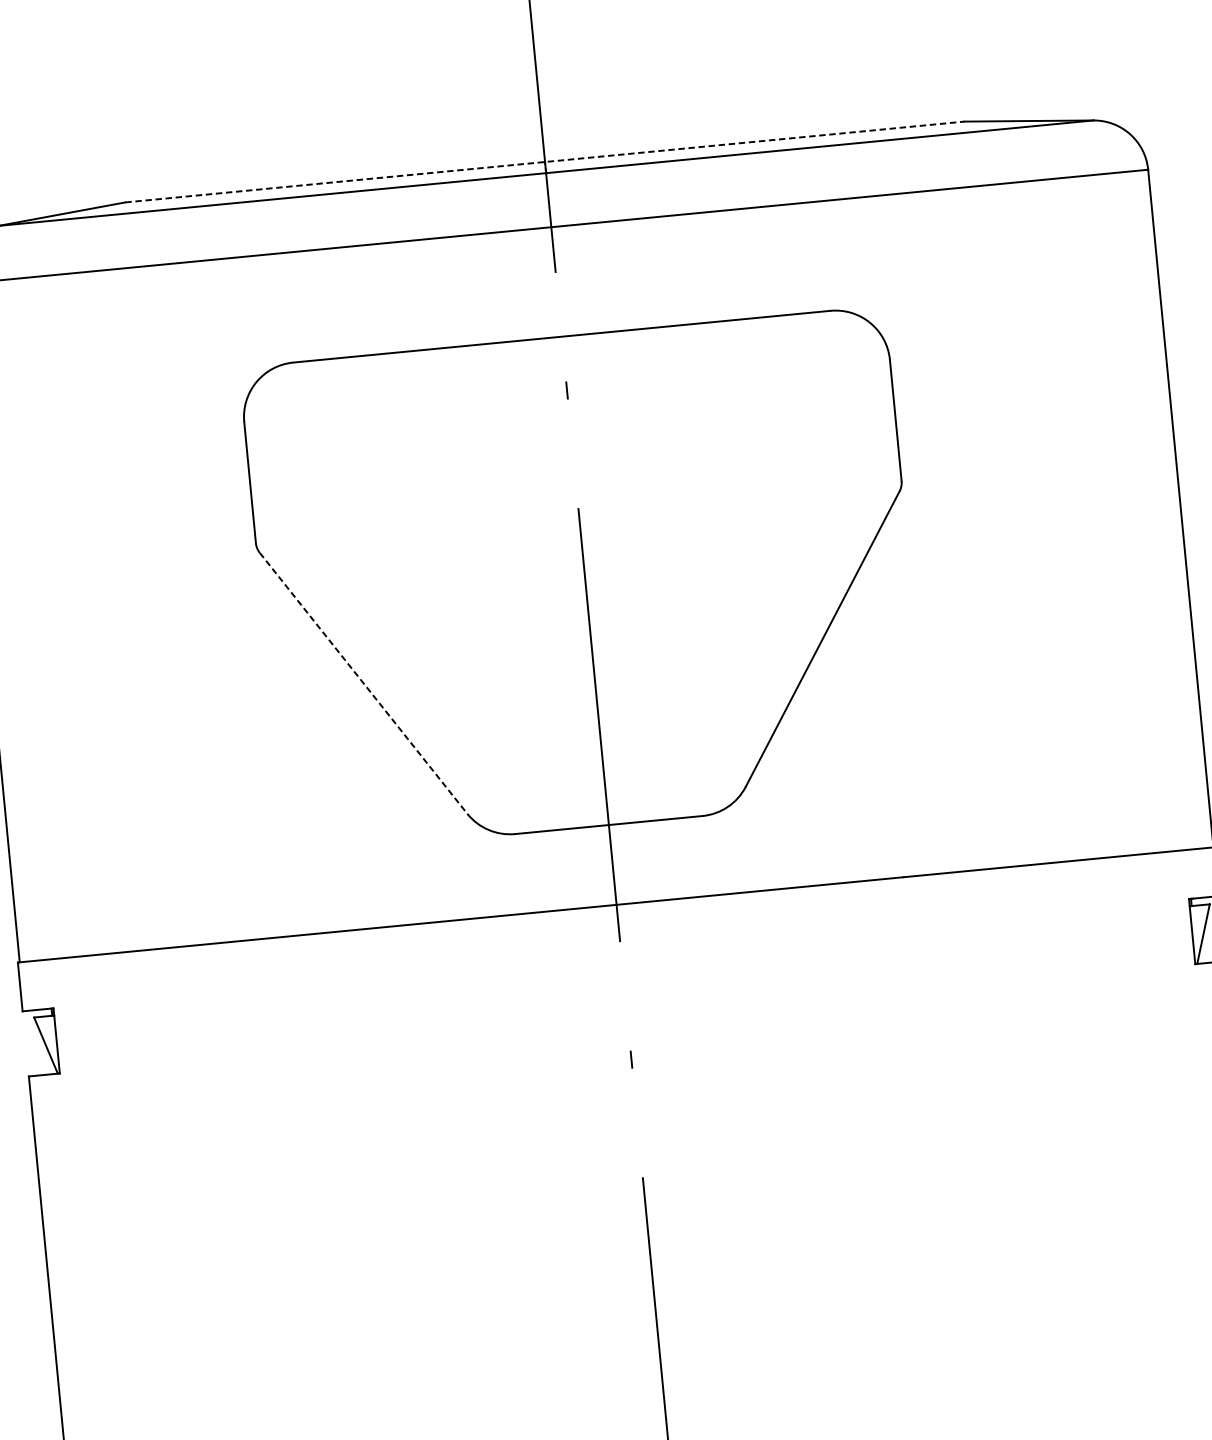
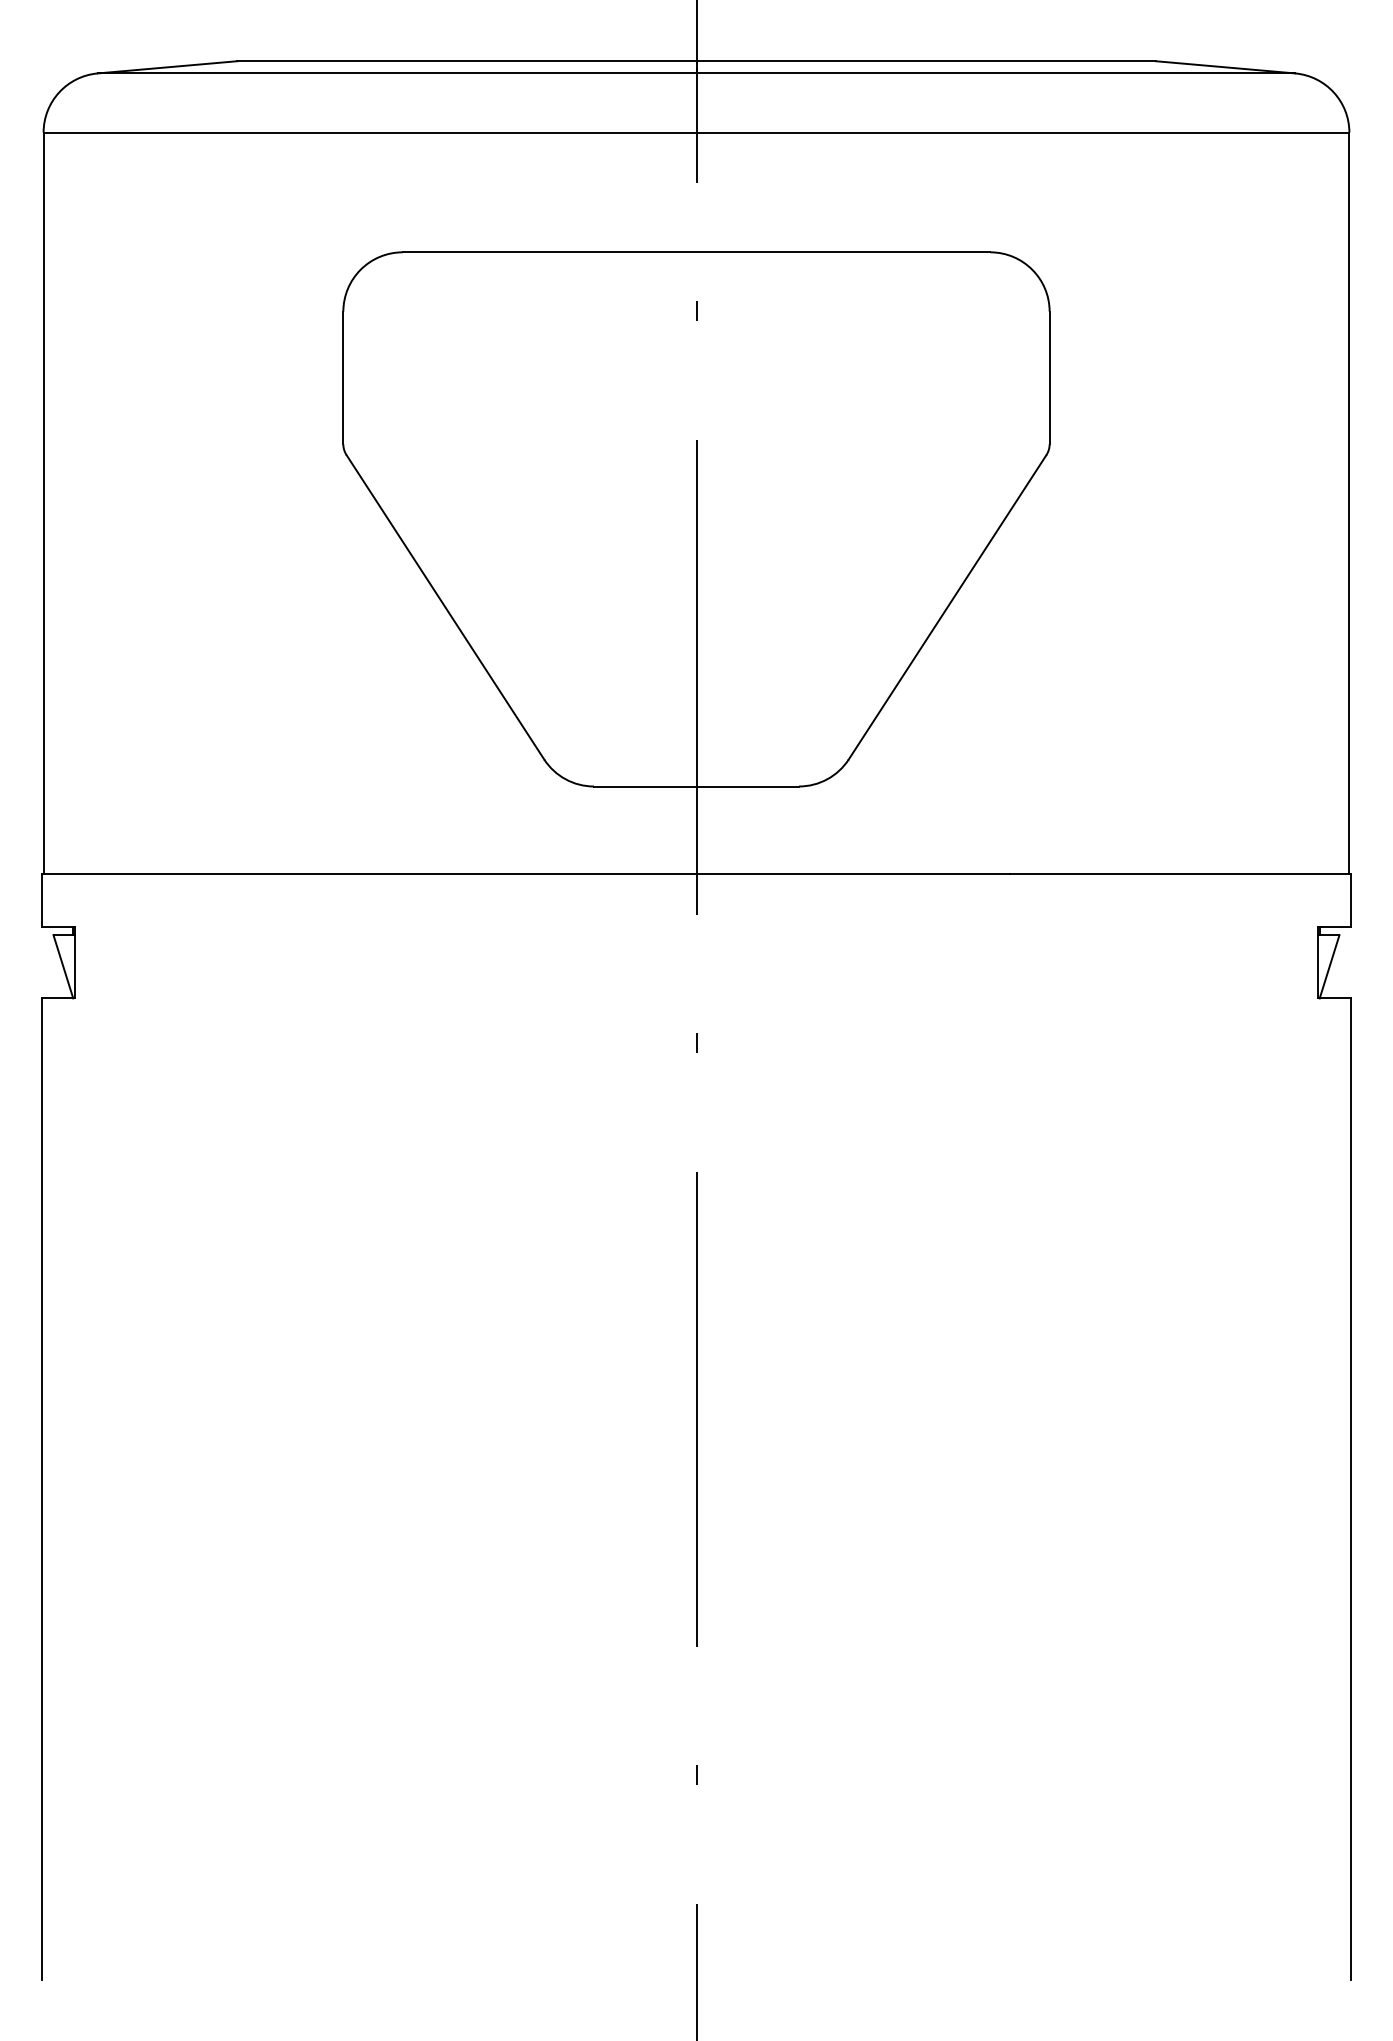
line: (545, 162) -> (696, 61), dashed -> solid
line: (363, 683) -> (445, 607), dashed -> solid

